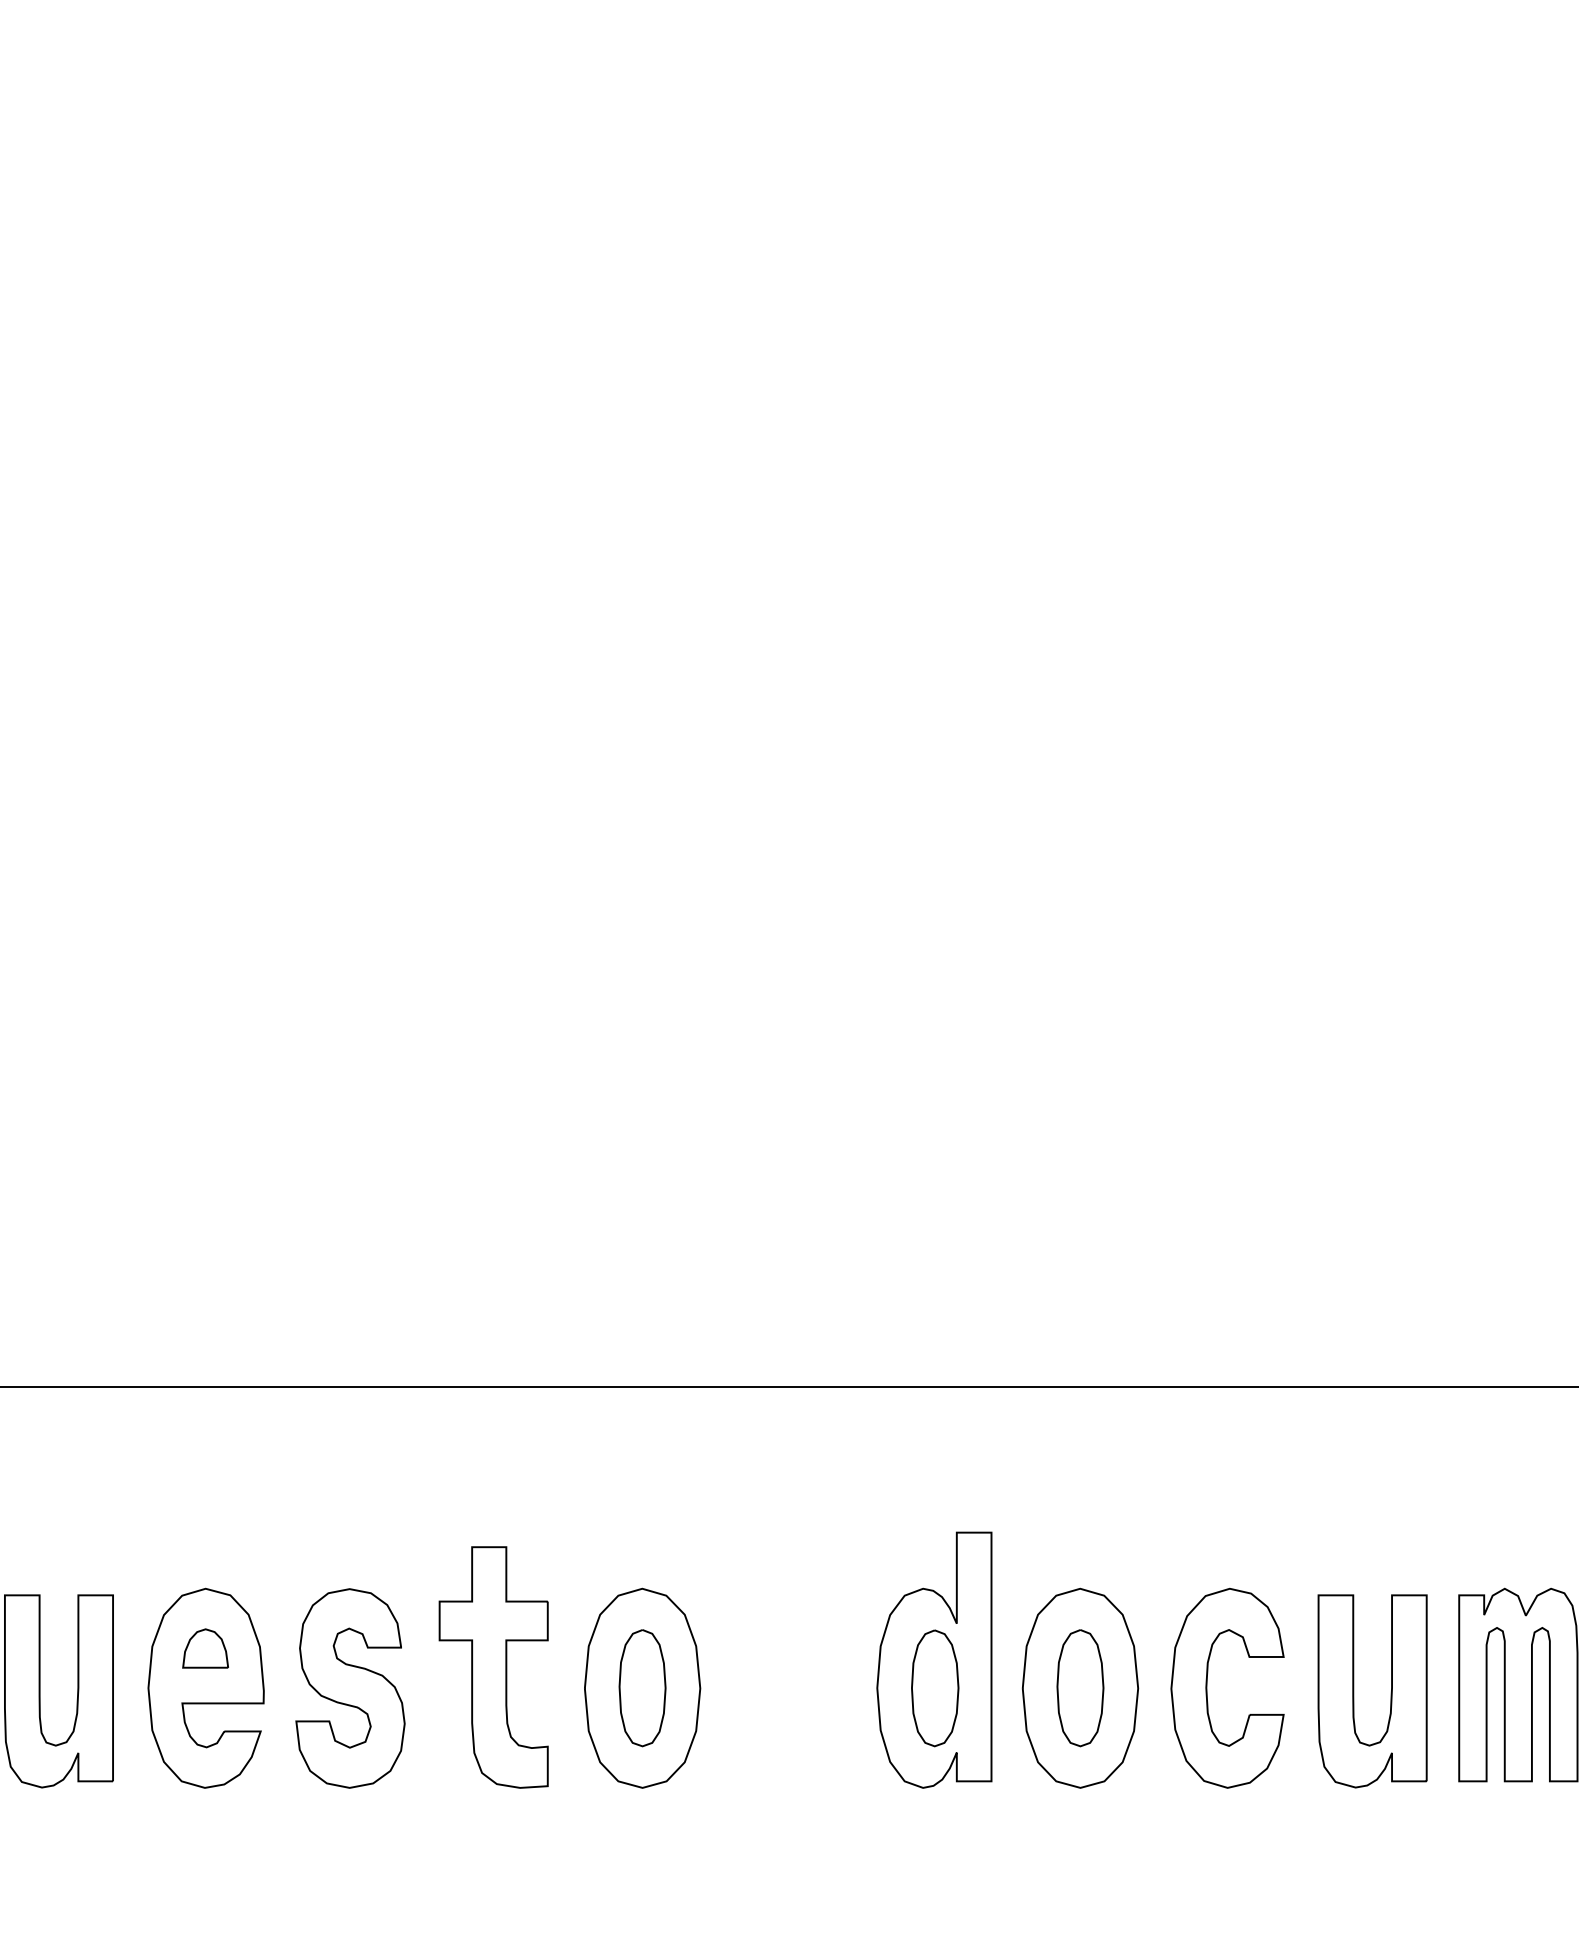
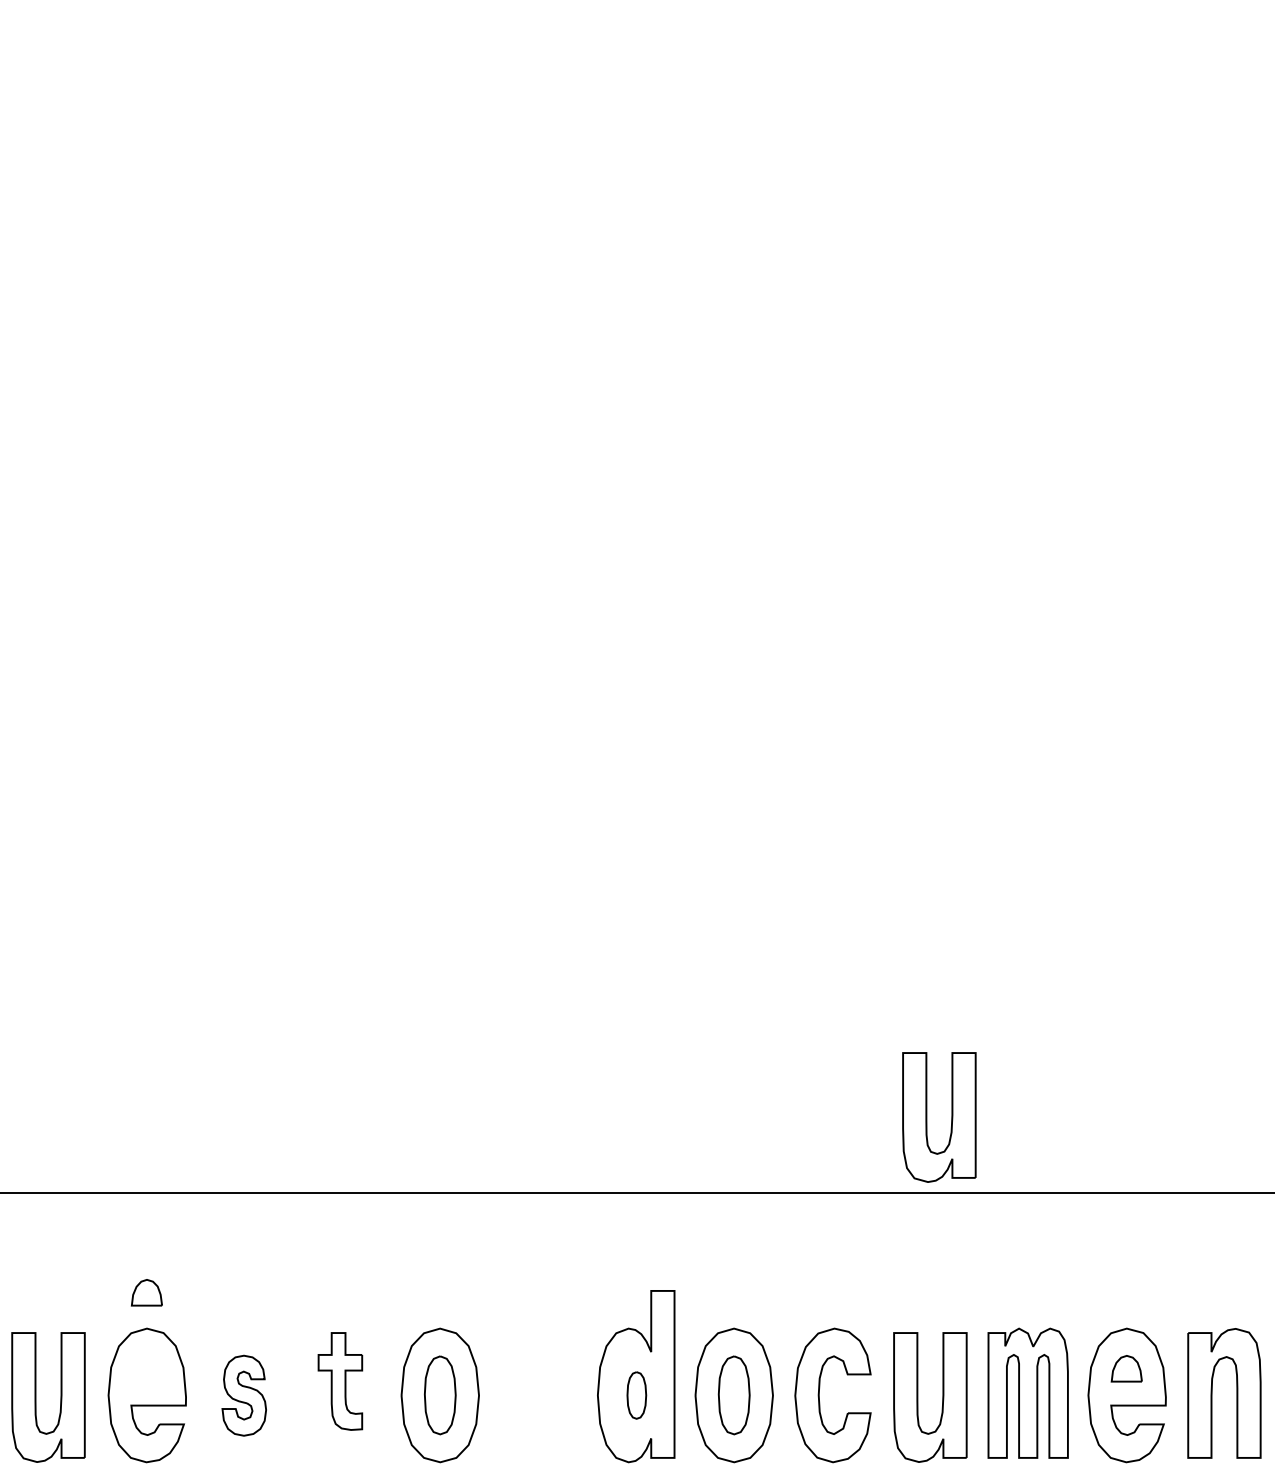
part: (1368, 1274) -> (927, 1117), added
part: (204, 1648) -> (146, 1292), moved
part: (493, 1667) -> (340, 1381), size x0.6
part: (350, 1688) -> (244, 1395), size x0.6
part: (934, 1688) -> (636, 1395), size x0.6

